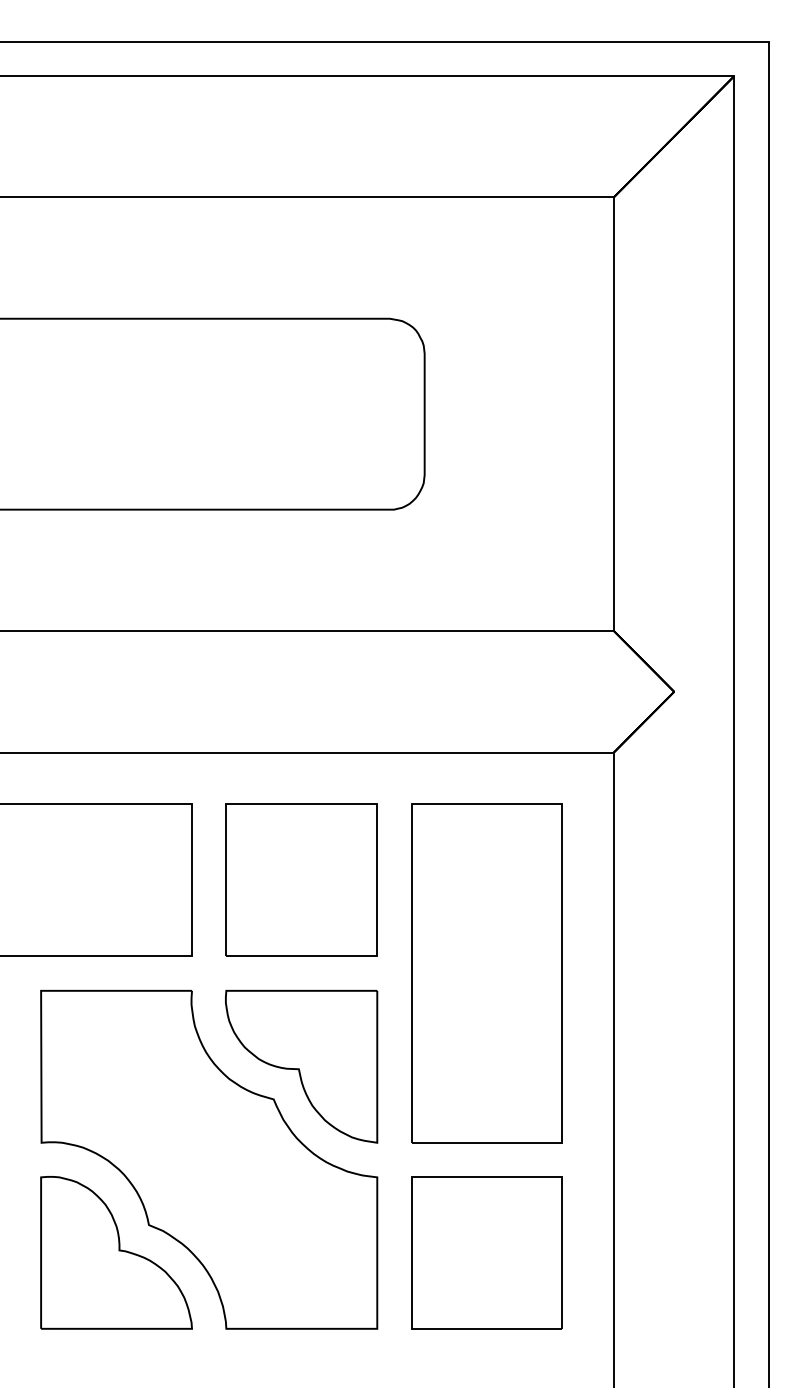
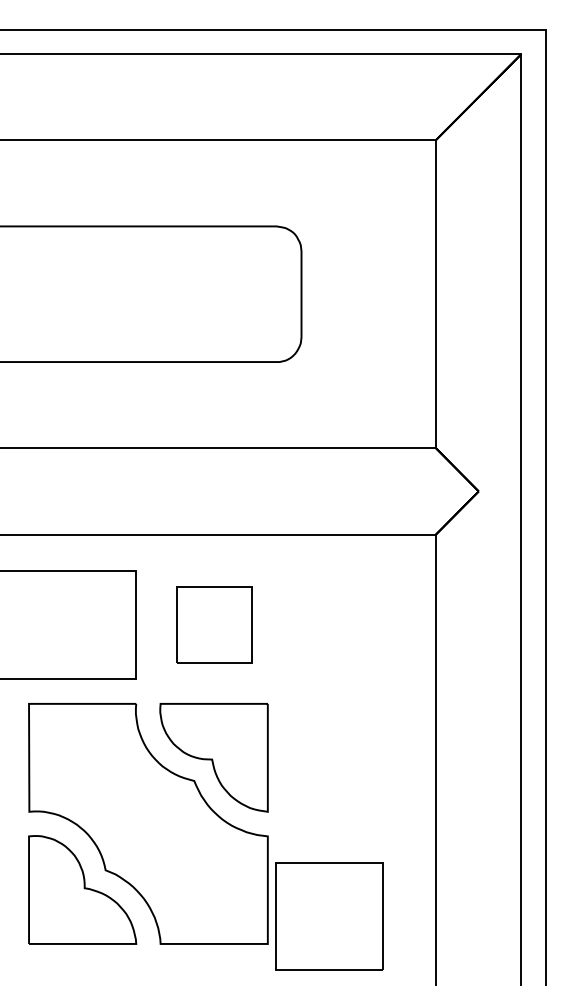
part: (301, 879) -> (214, 624), size x0.7
part: (486, 973) -> (345, 691), removed
part: (486, 1252) -> (329, 916), moved

